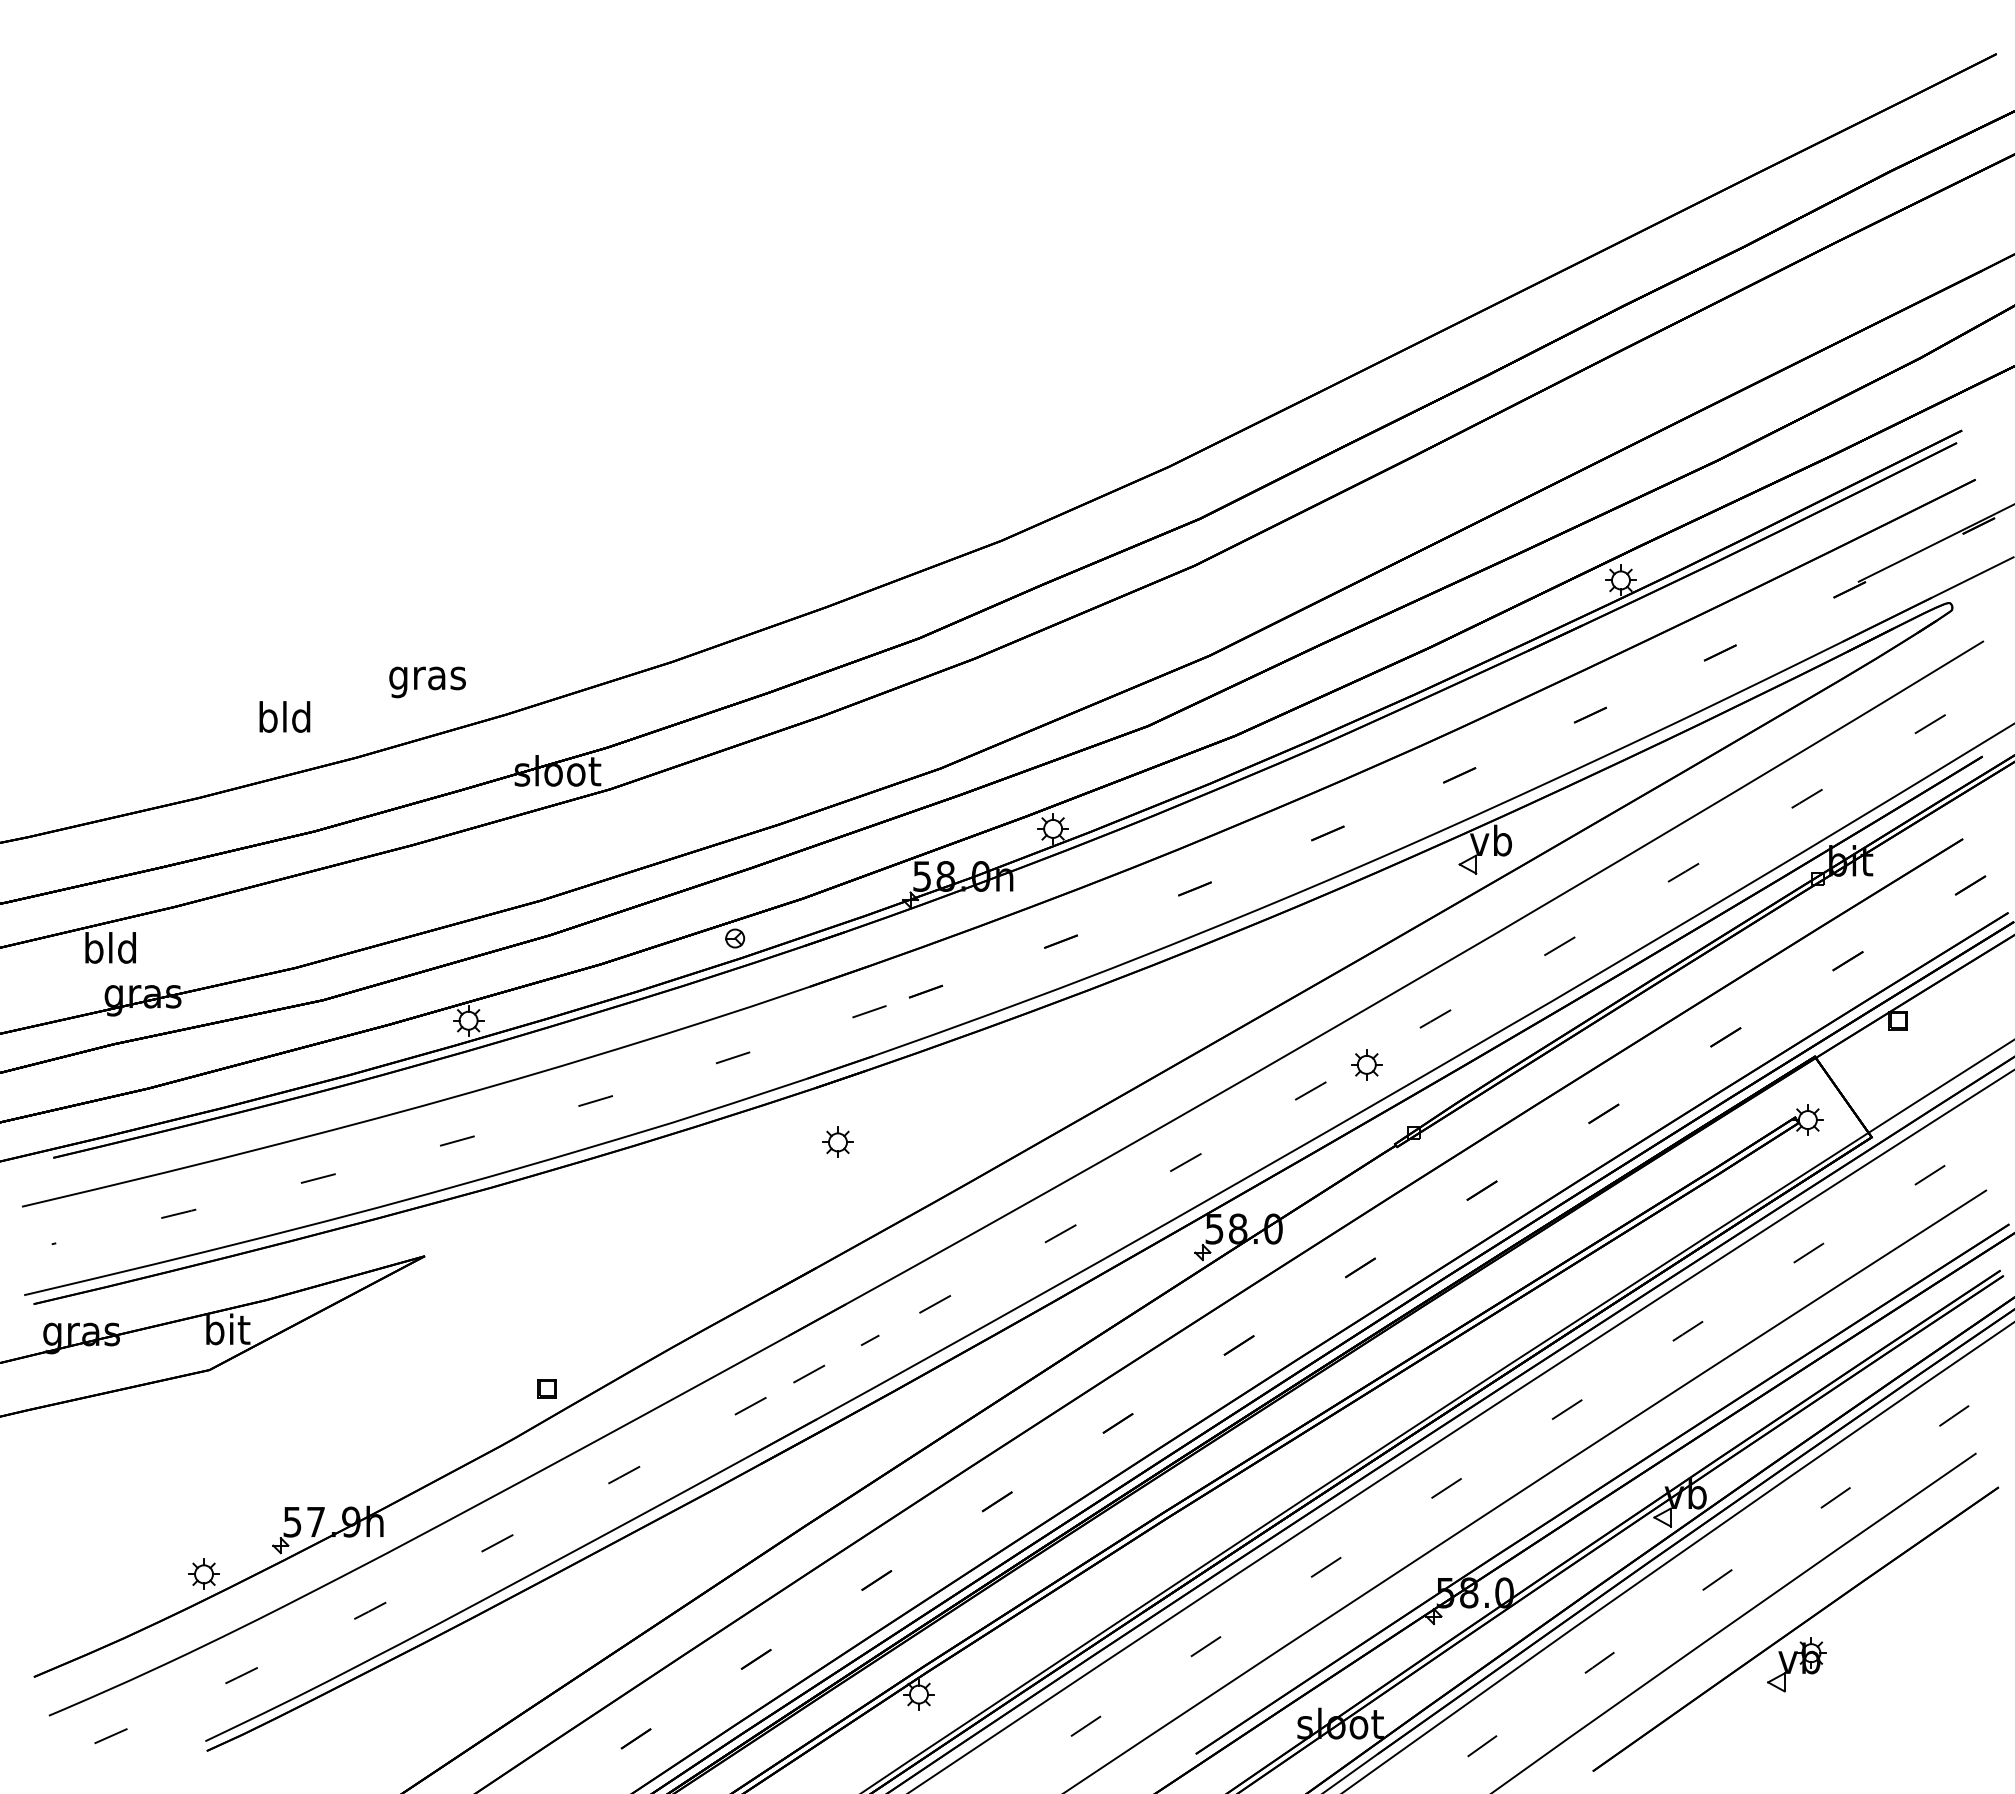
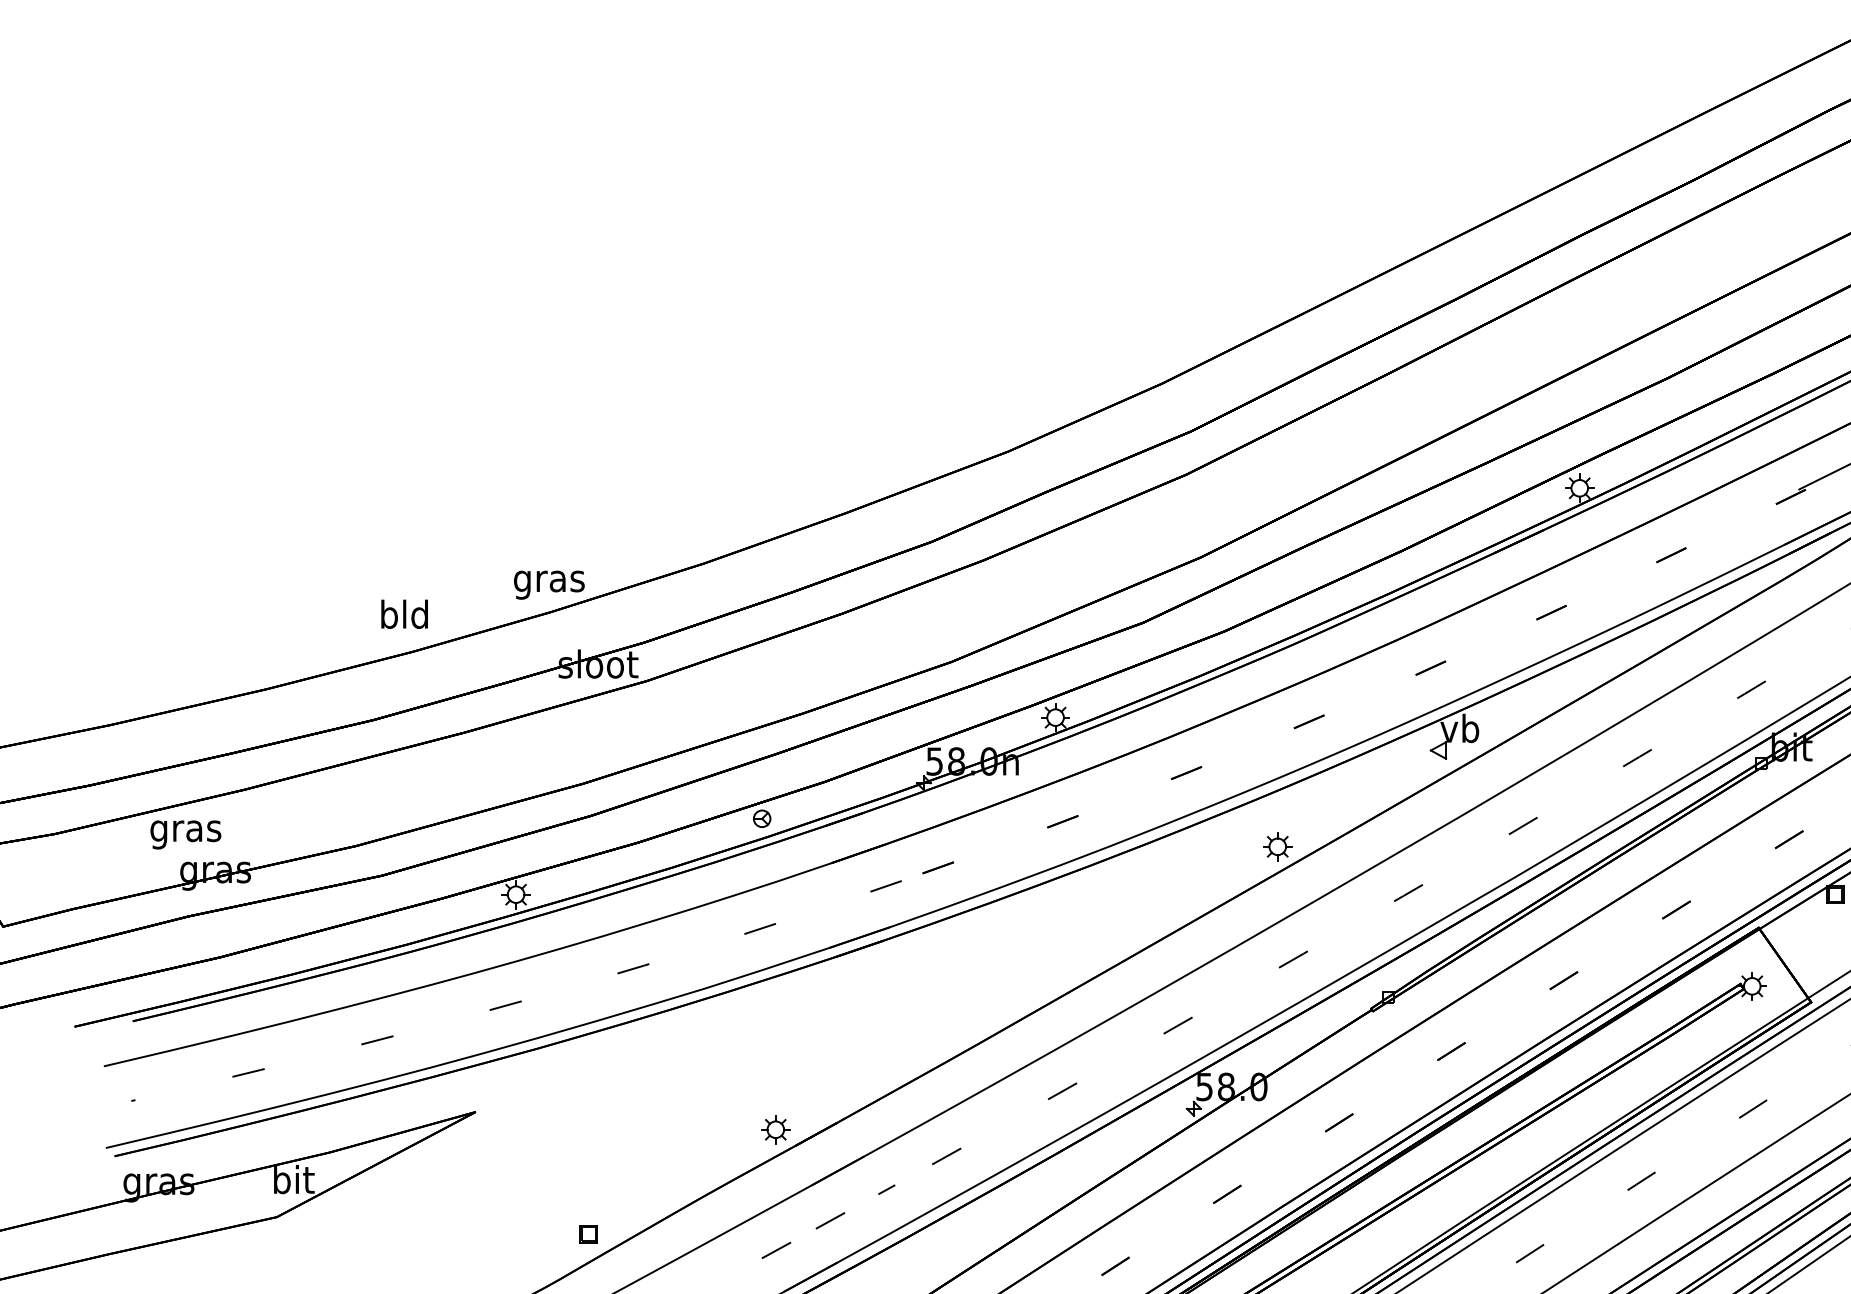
text: (427, 682) -> (549, 585), moved
text: (284, 716) -> (404, 613), moved
text: (110, 951) -> (185, 830), bld -> gras
part: (1366, 1064) -> (1277, 846), moved
part: (837, 1141) -> (775, 1128), moved

